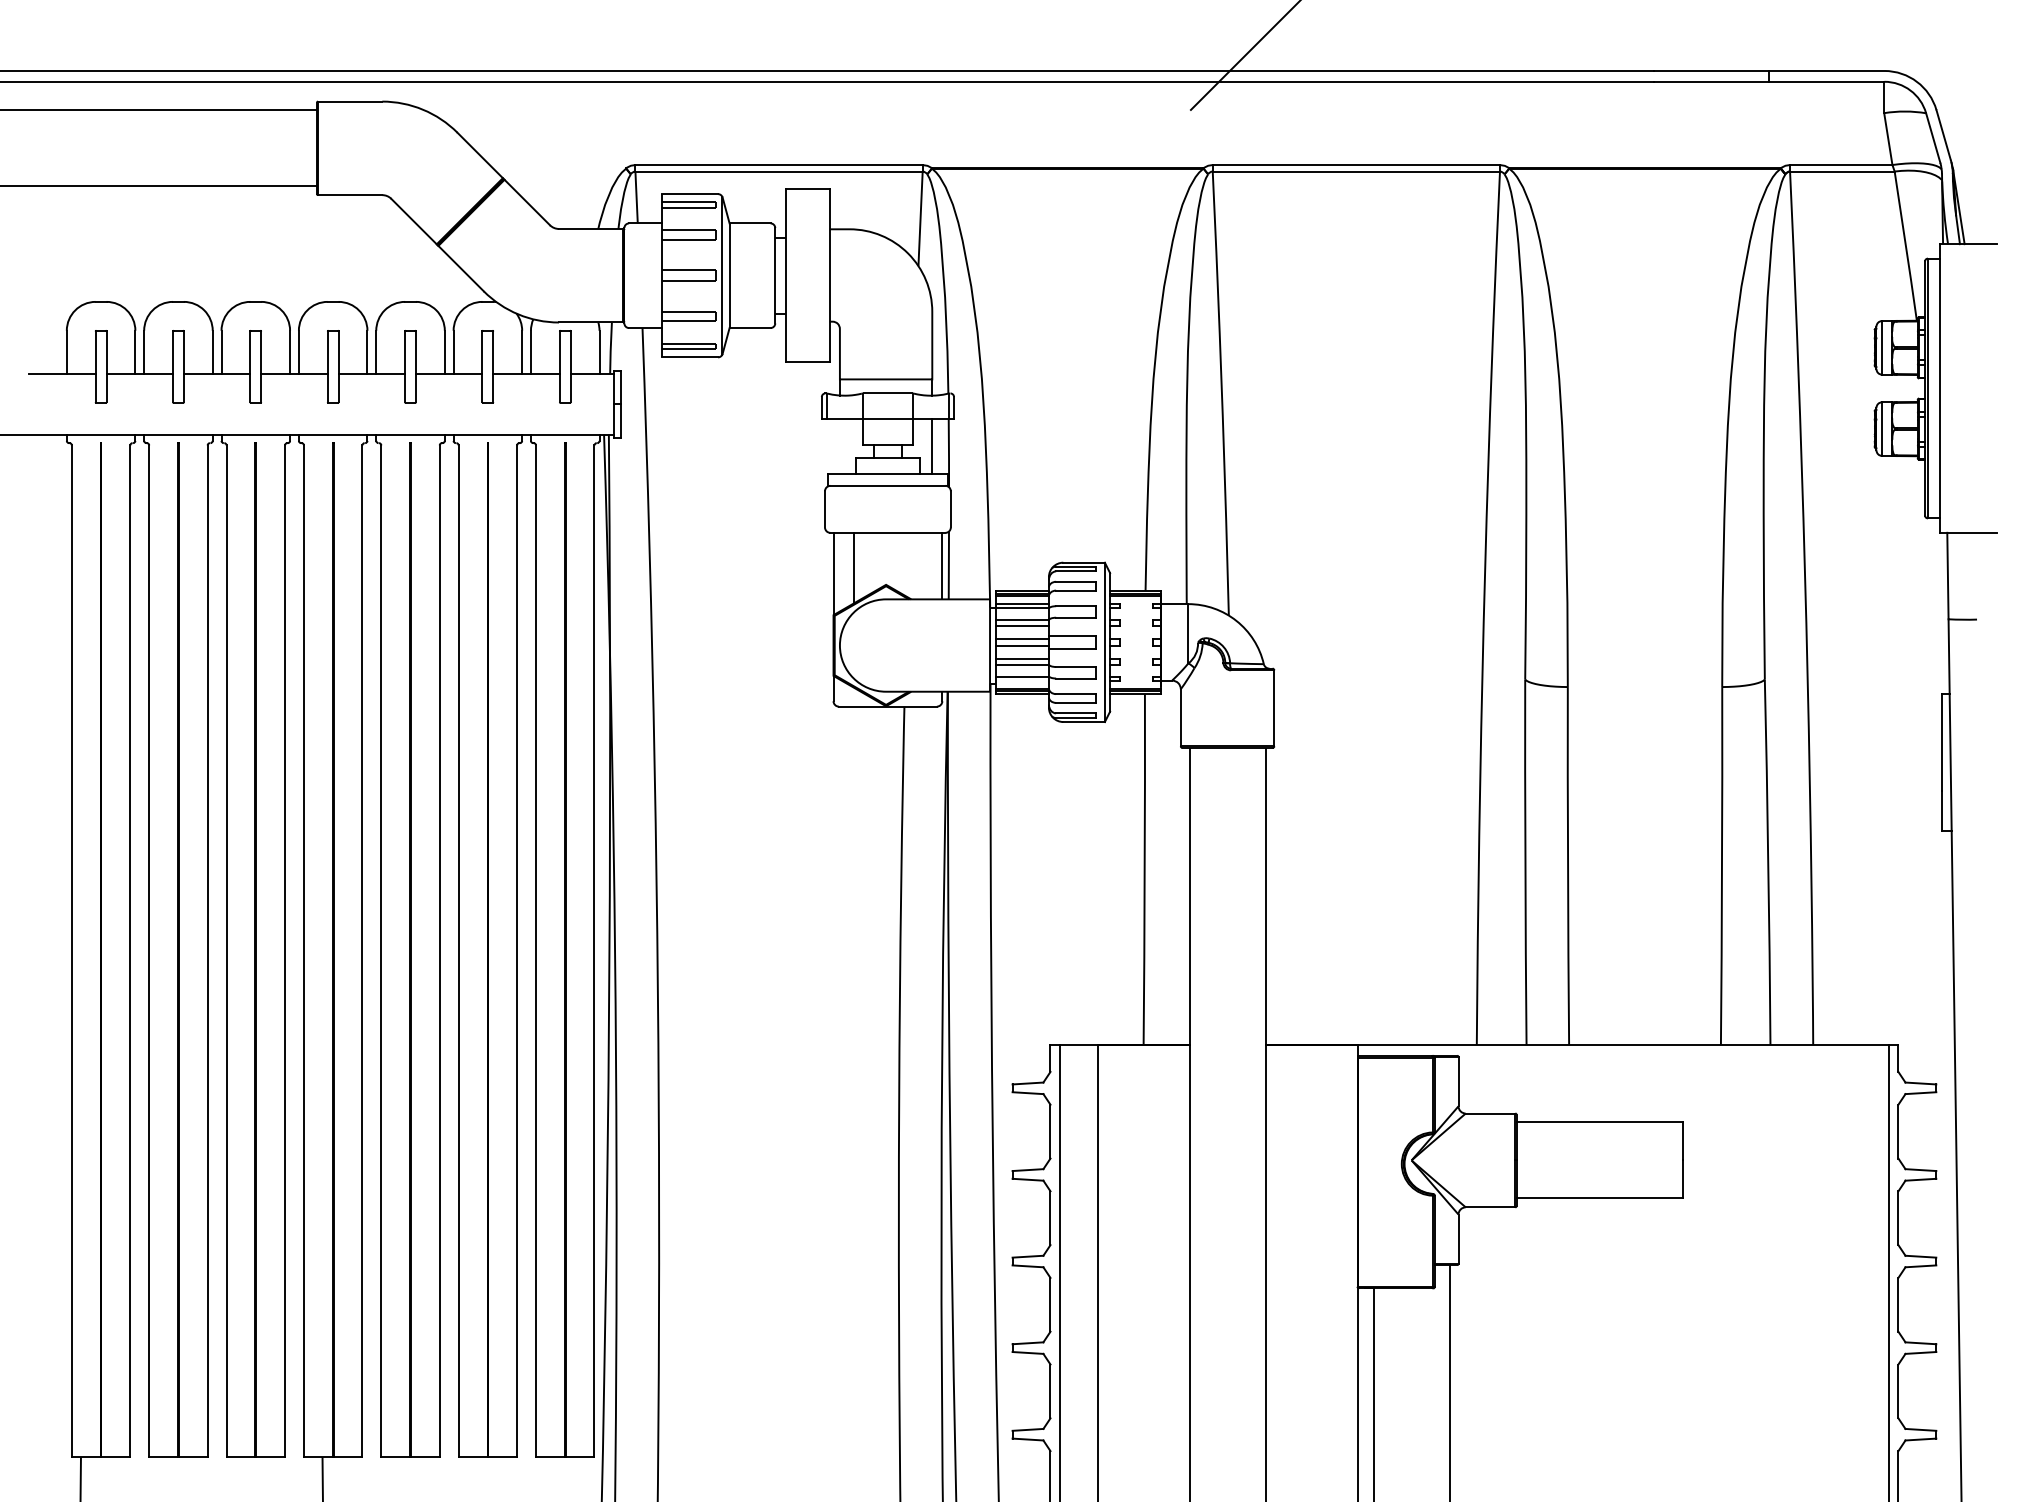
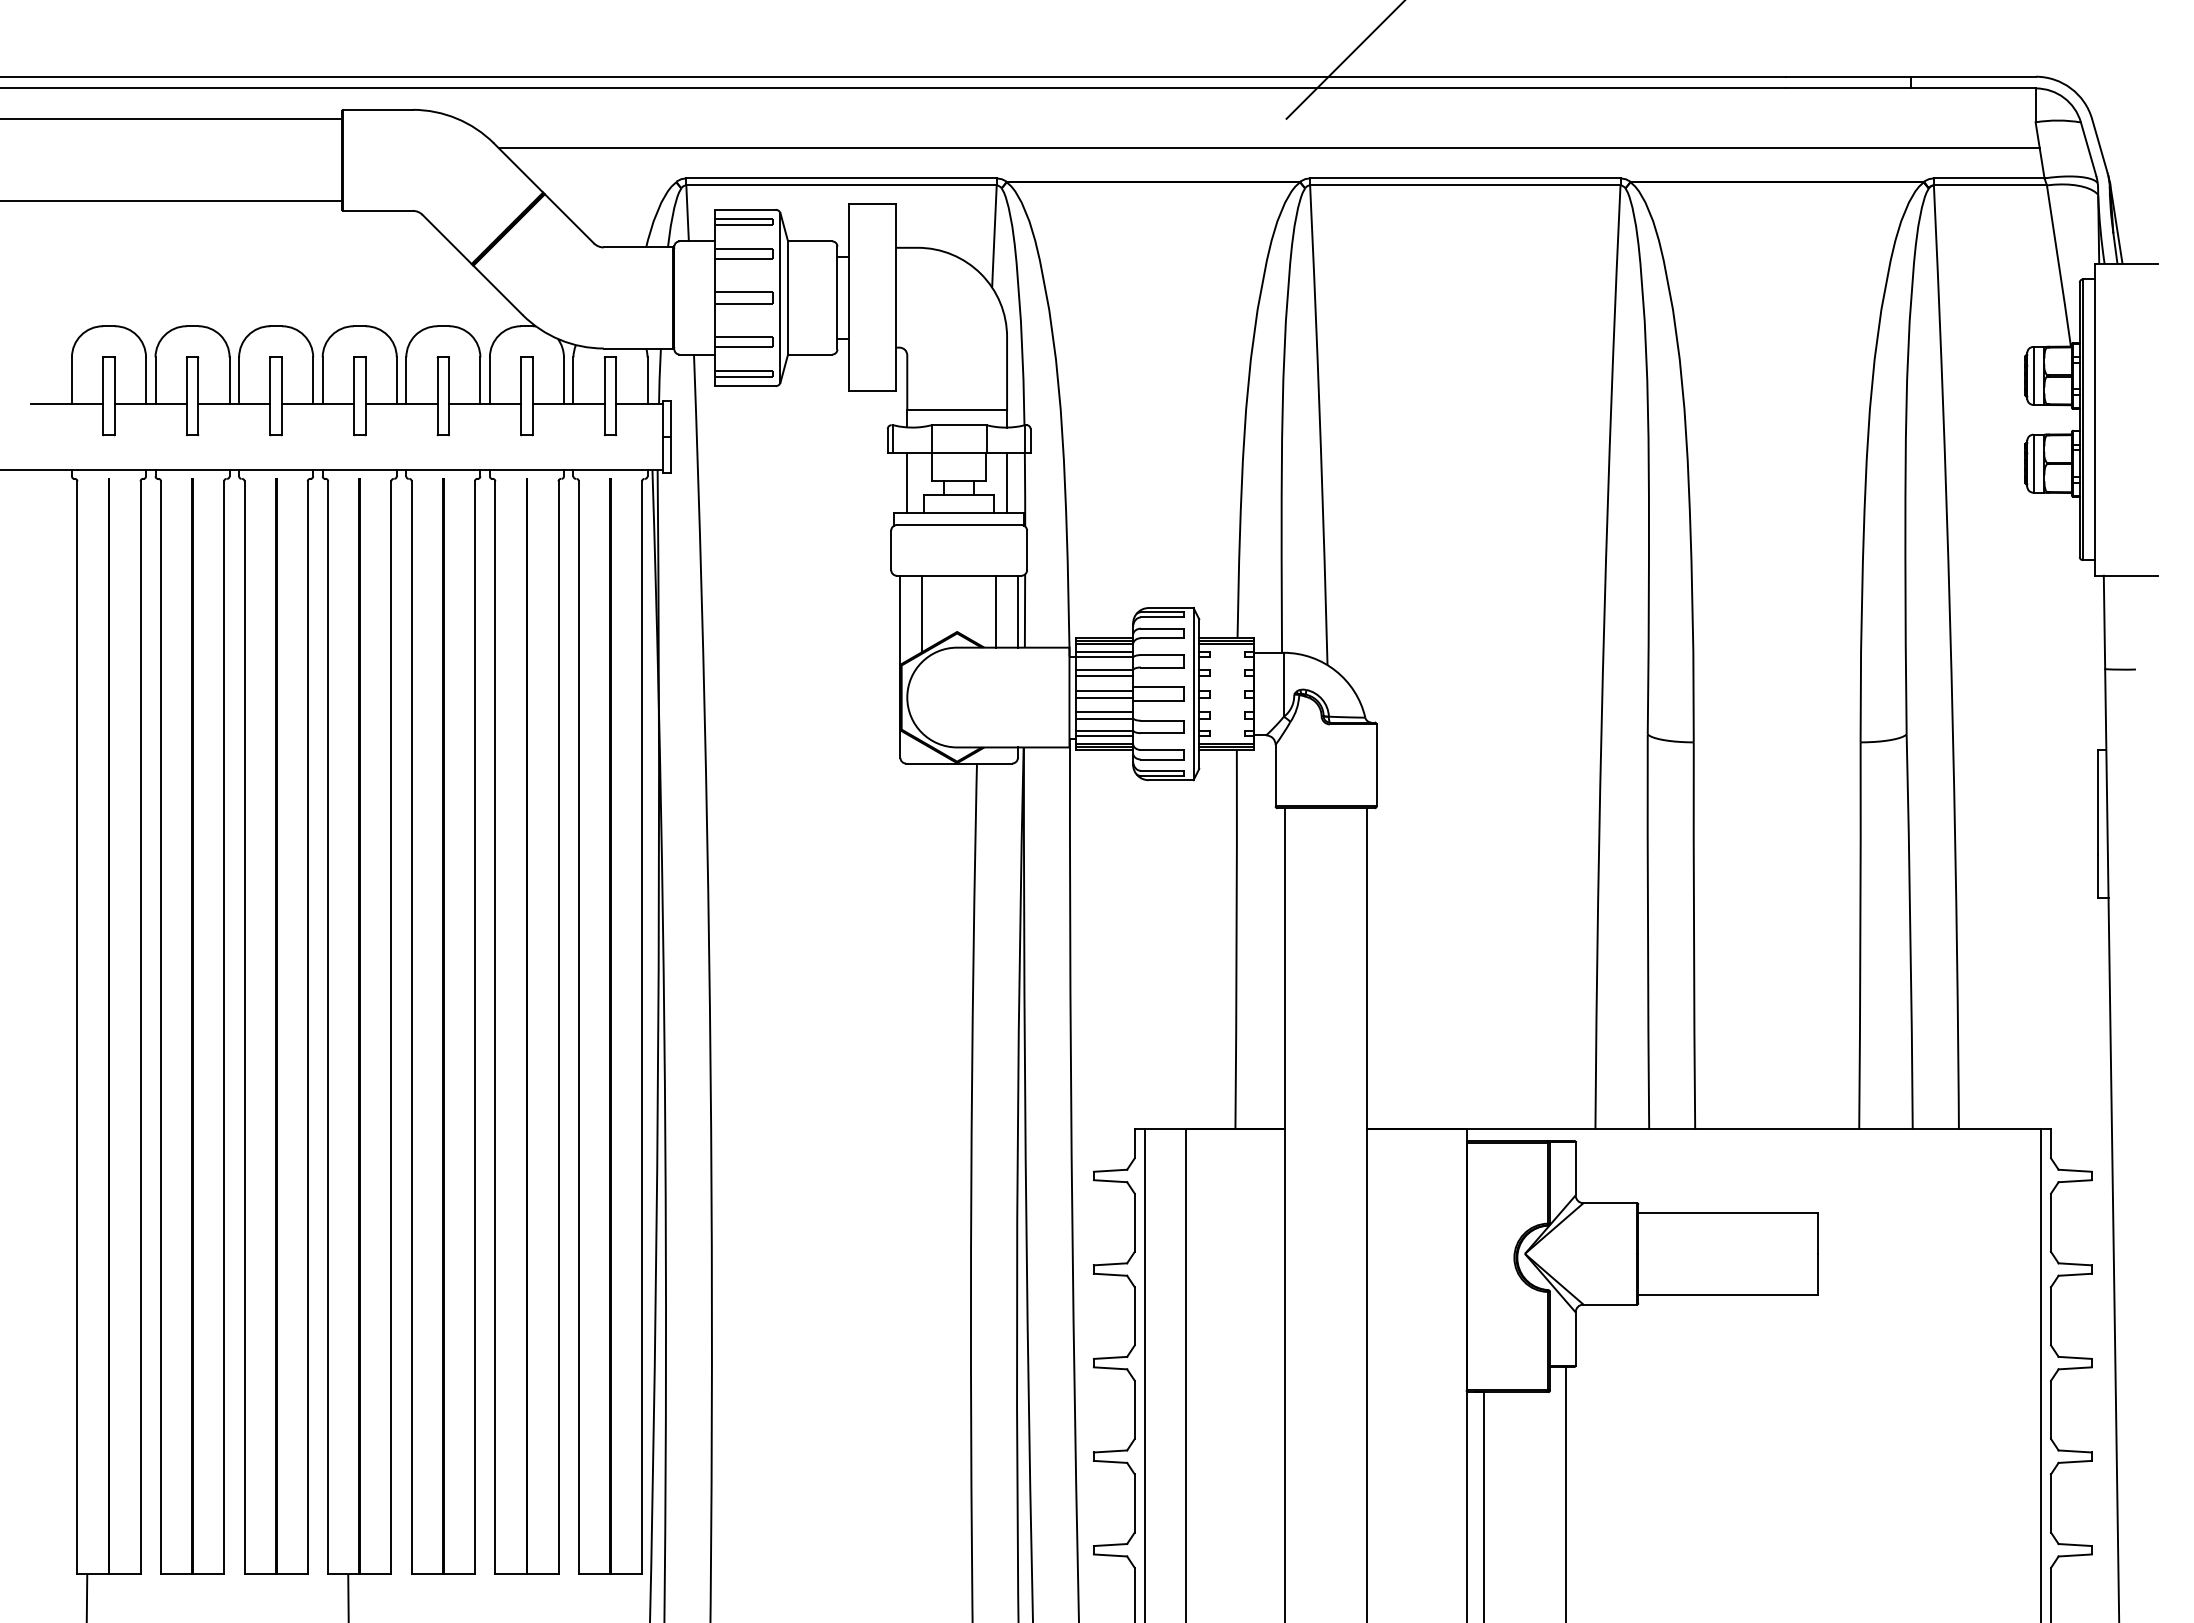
line: (1174, 137) -> (1268, 148), added
line: (840, 446) -> (907, 482), added
line: (921, 565) -> (995, 611), added
line: (1022, 680) -> (1104, 735), added

